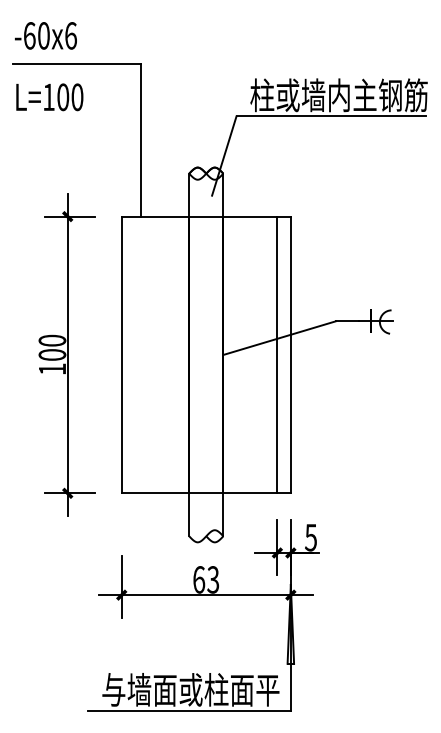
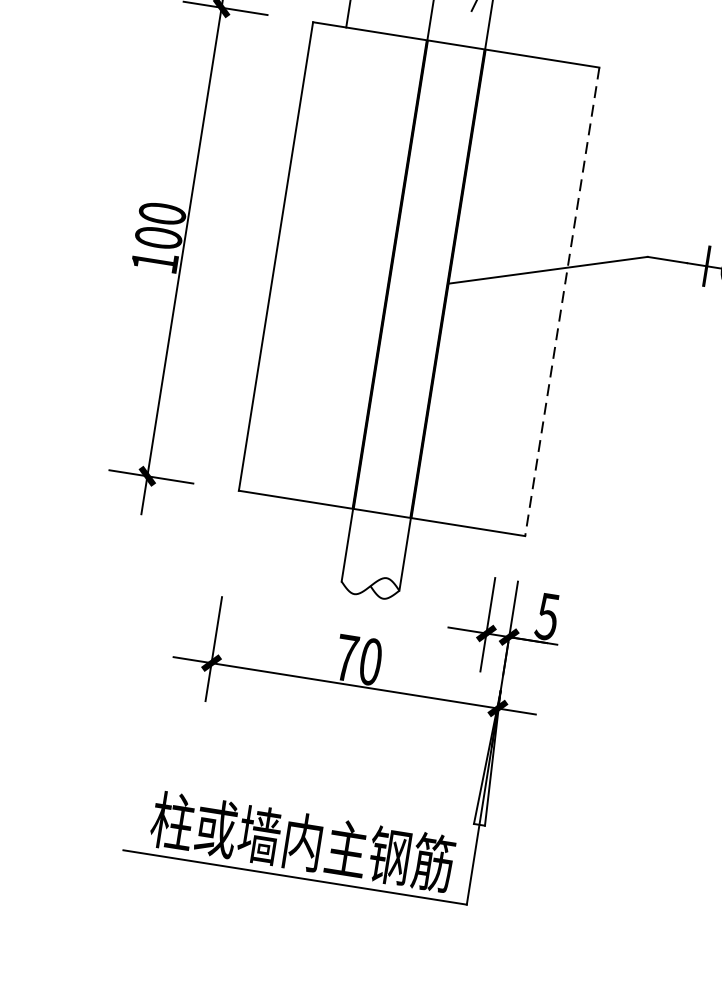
line: (277, 354) -> (539, 297), removed
line: (290, 355) -> (561, 302), solid -> dashed
text: (206, 579) -> (359, 659), 63 -> 70
text: (190, 689) -> (302, 841), 与墙面或柱面平 -> 柱或墙内主钢筋

